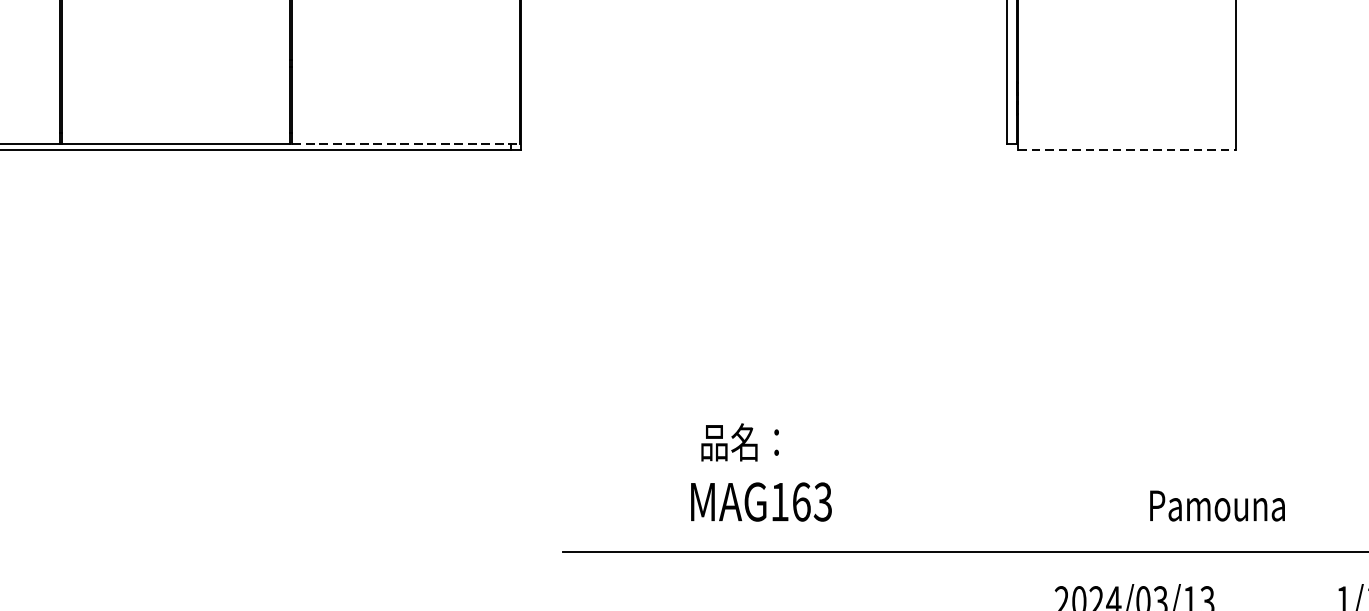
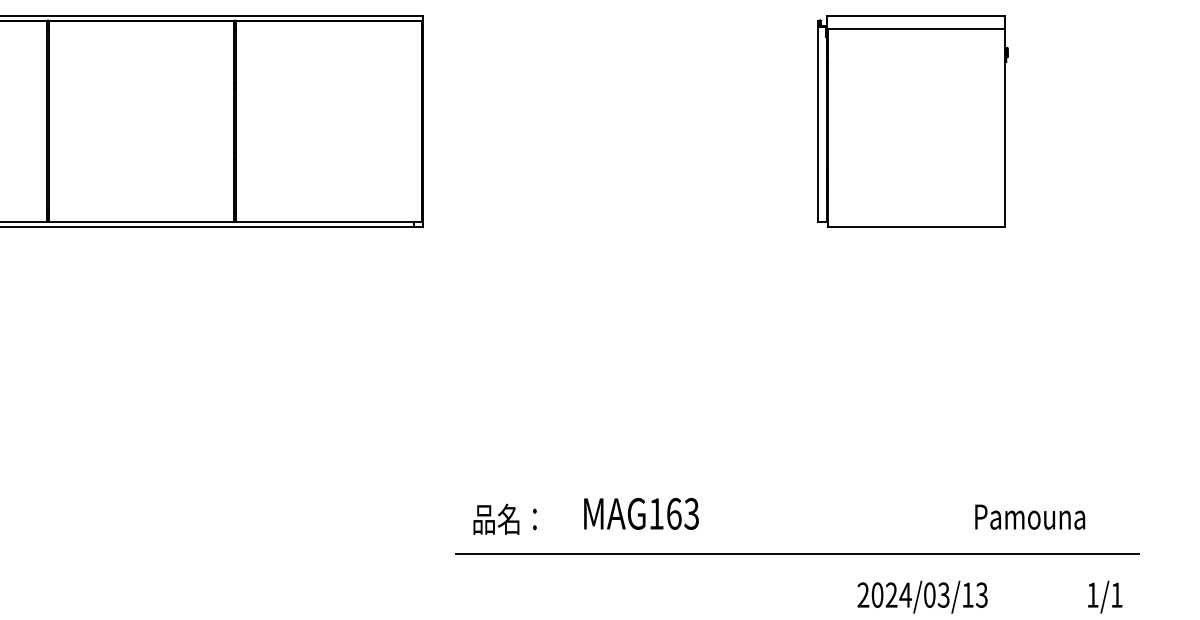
line: (406, 144) -> (329, 222), dashed -> solid
line: (1127, 150) -> (916, 227), dashed -> solid
text: (739, 441) -> (504, 518), moved
text: (761, 501) -> (641, 513), moved
text: (1217, 505) -> (1030, 516), moved

